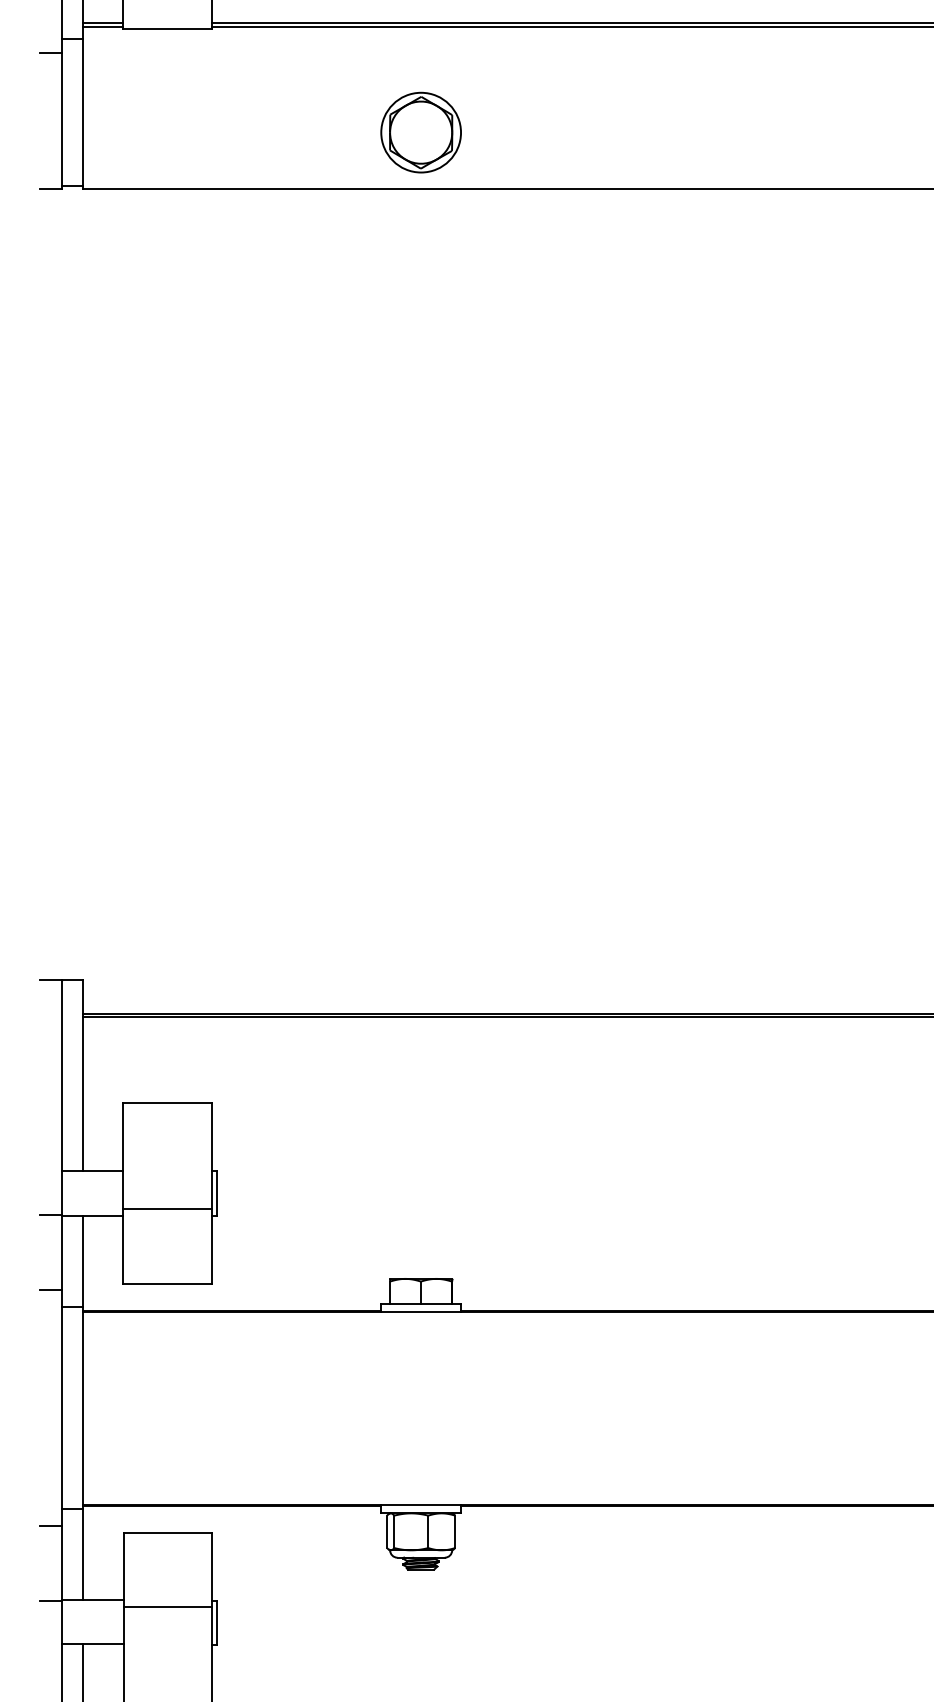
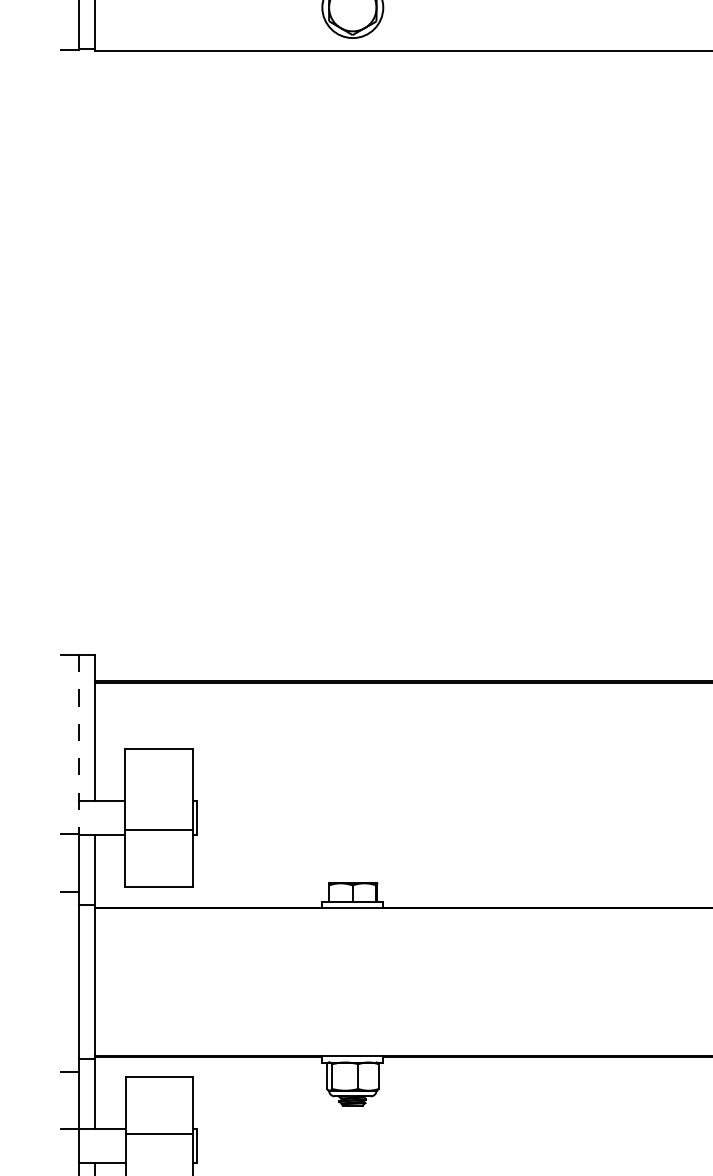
line: (62, 1097) -> (78, 744), solid -> dashed

